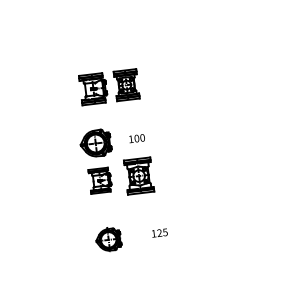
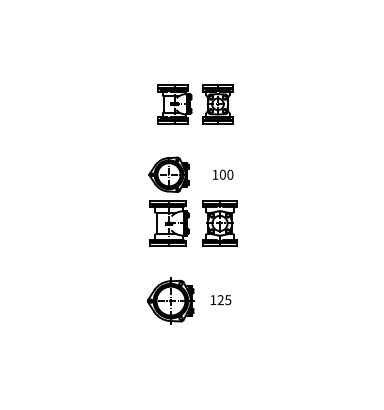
part: (100, 180) -> (169, 223), size x1.43
text: (159, 233) -> (220, 300), moved
part: (108, 239) -> (170, 300), size x1.43

